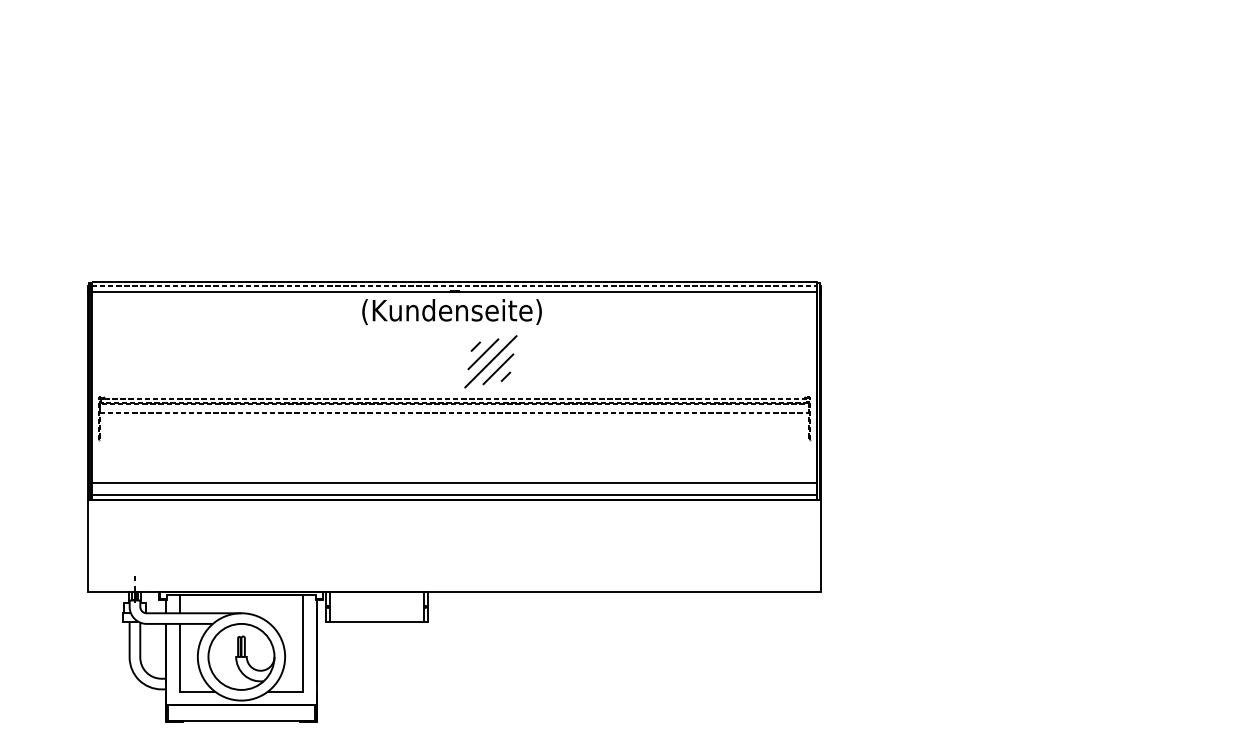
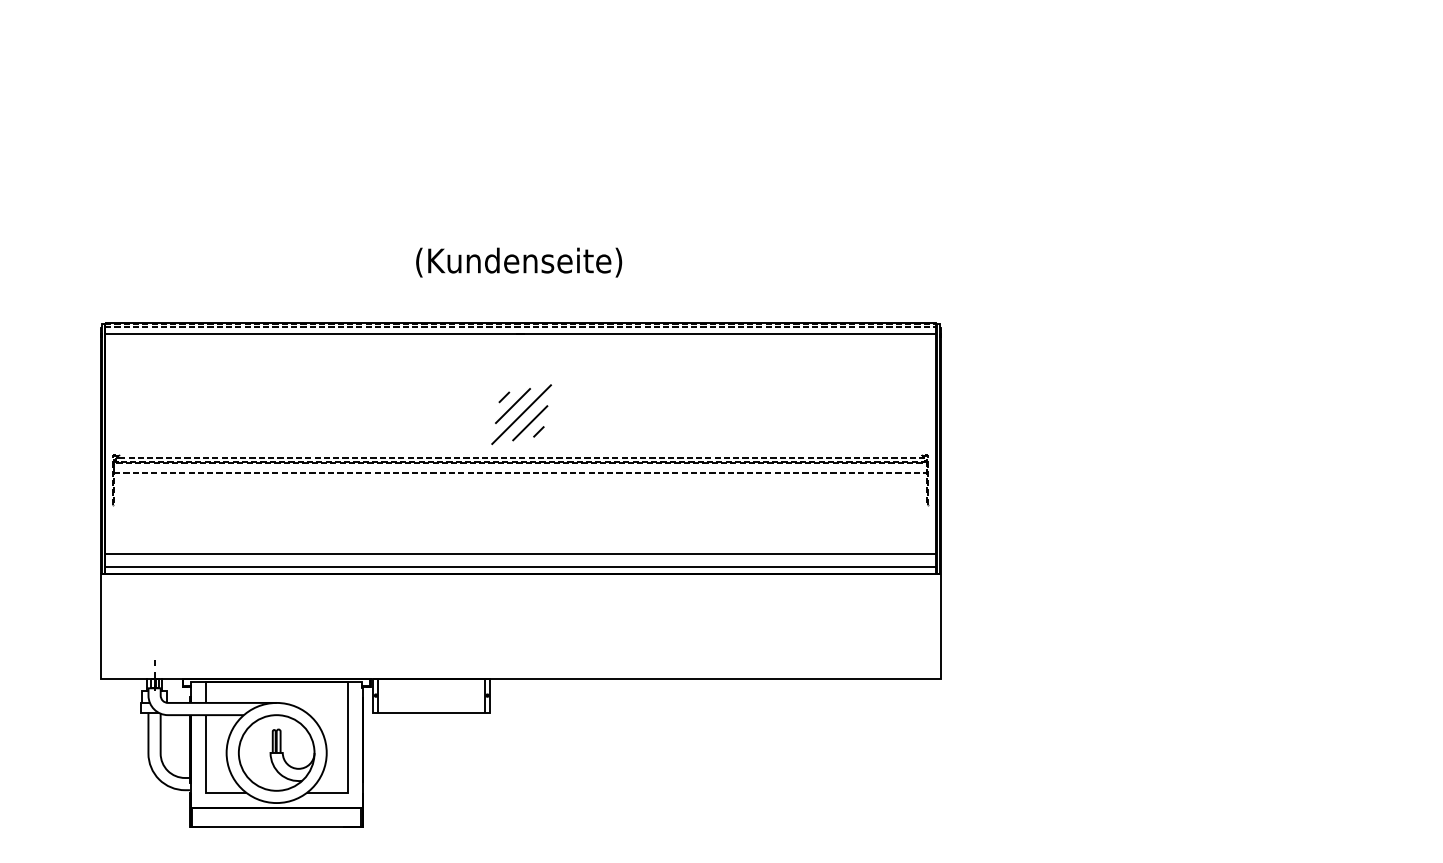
text: (452, 311) -> (519, 262), moved
part: (490, 361) -> (521, 414), moved

